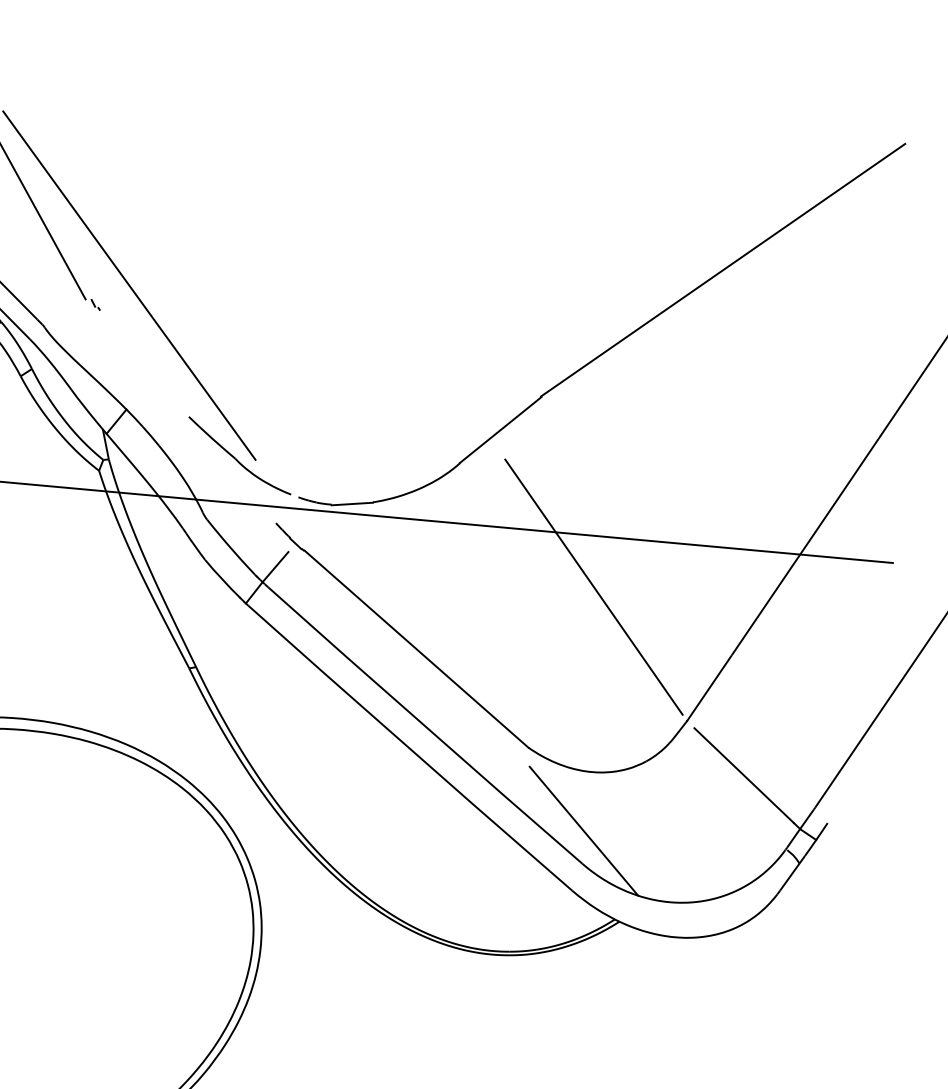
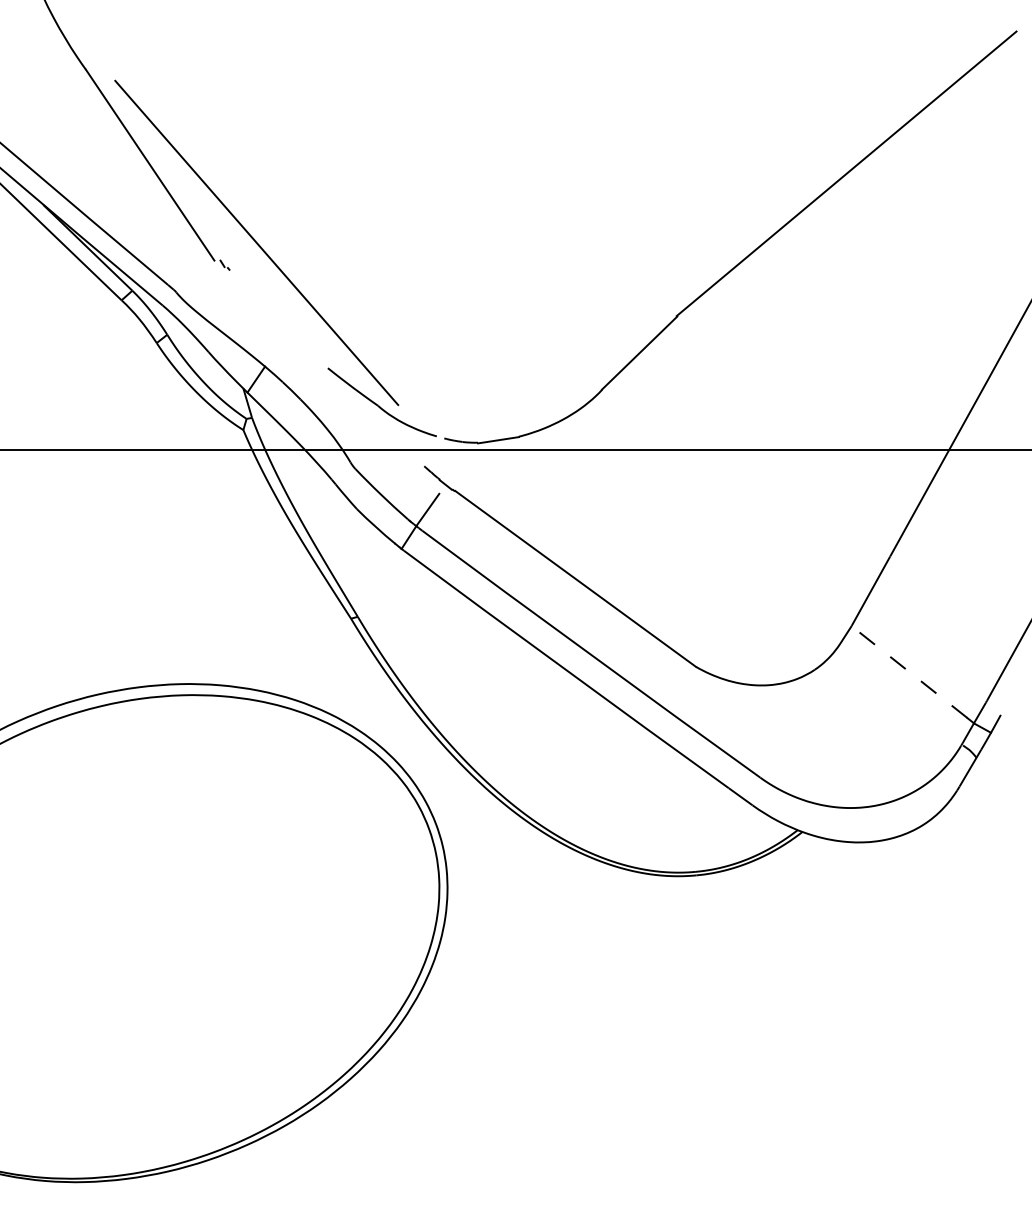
line: (593, 587) -> (746, 501), removed
line: (744, 775) -> (913, 675), solid -> dashed
line: (583, 830) -> (758, 744), removed

